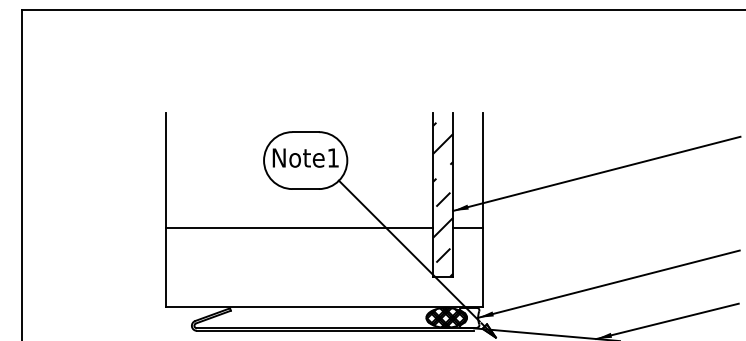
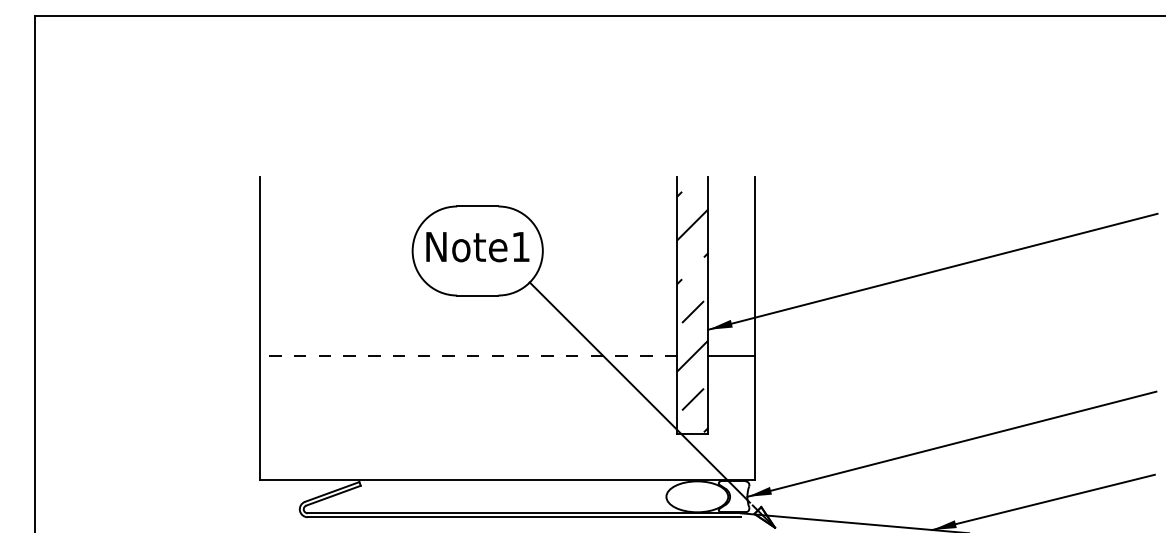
line: (299, 228) -> (468, 357), solid -> dashed
hatch: (445, 317) -> (696, 496), removed

